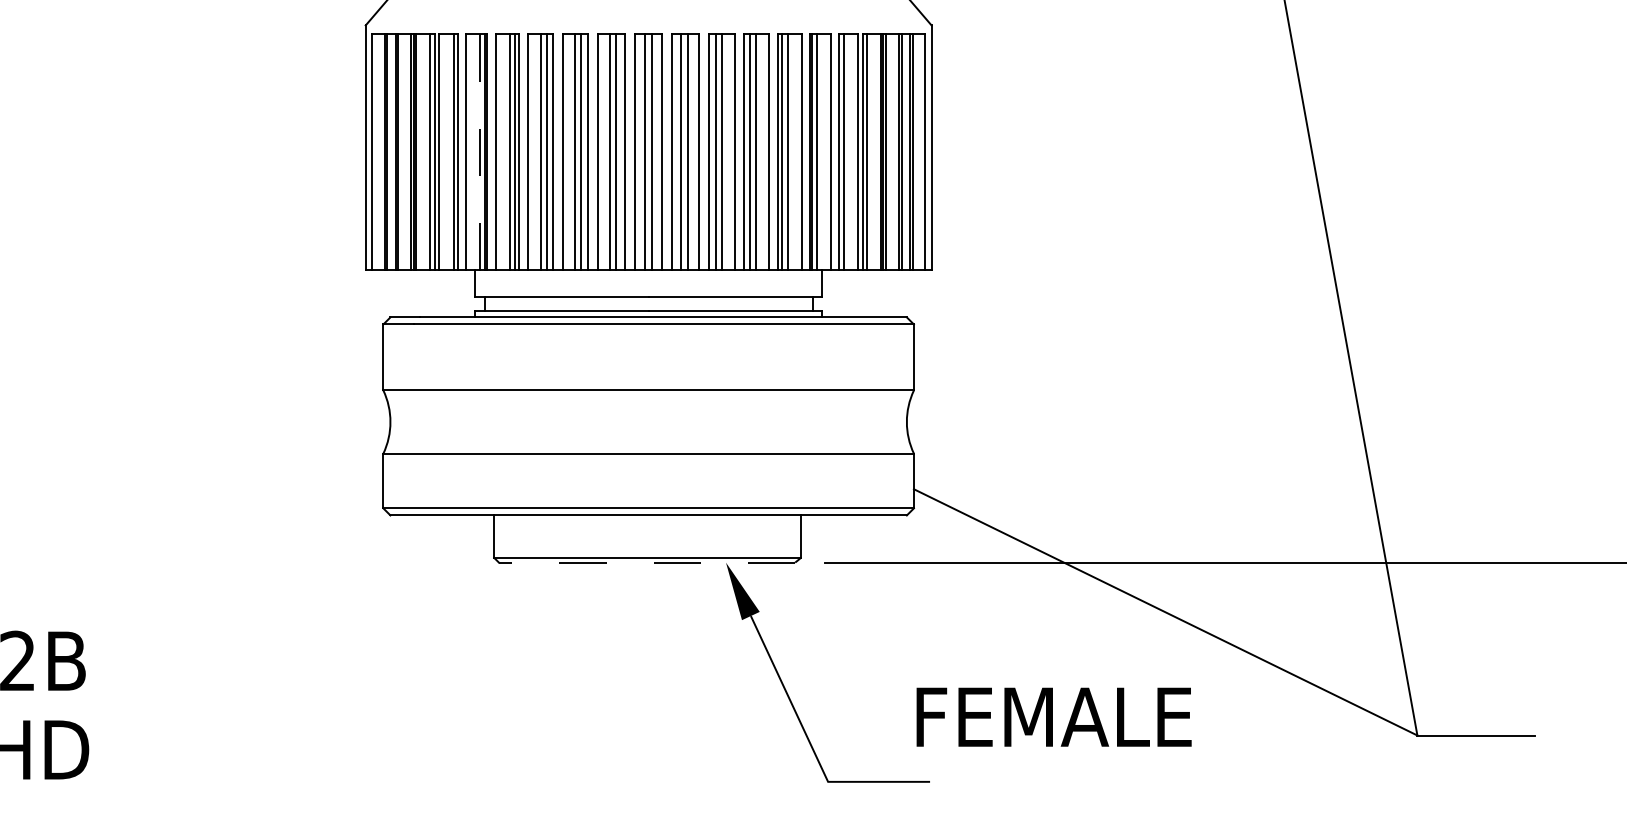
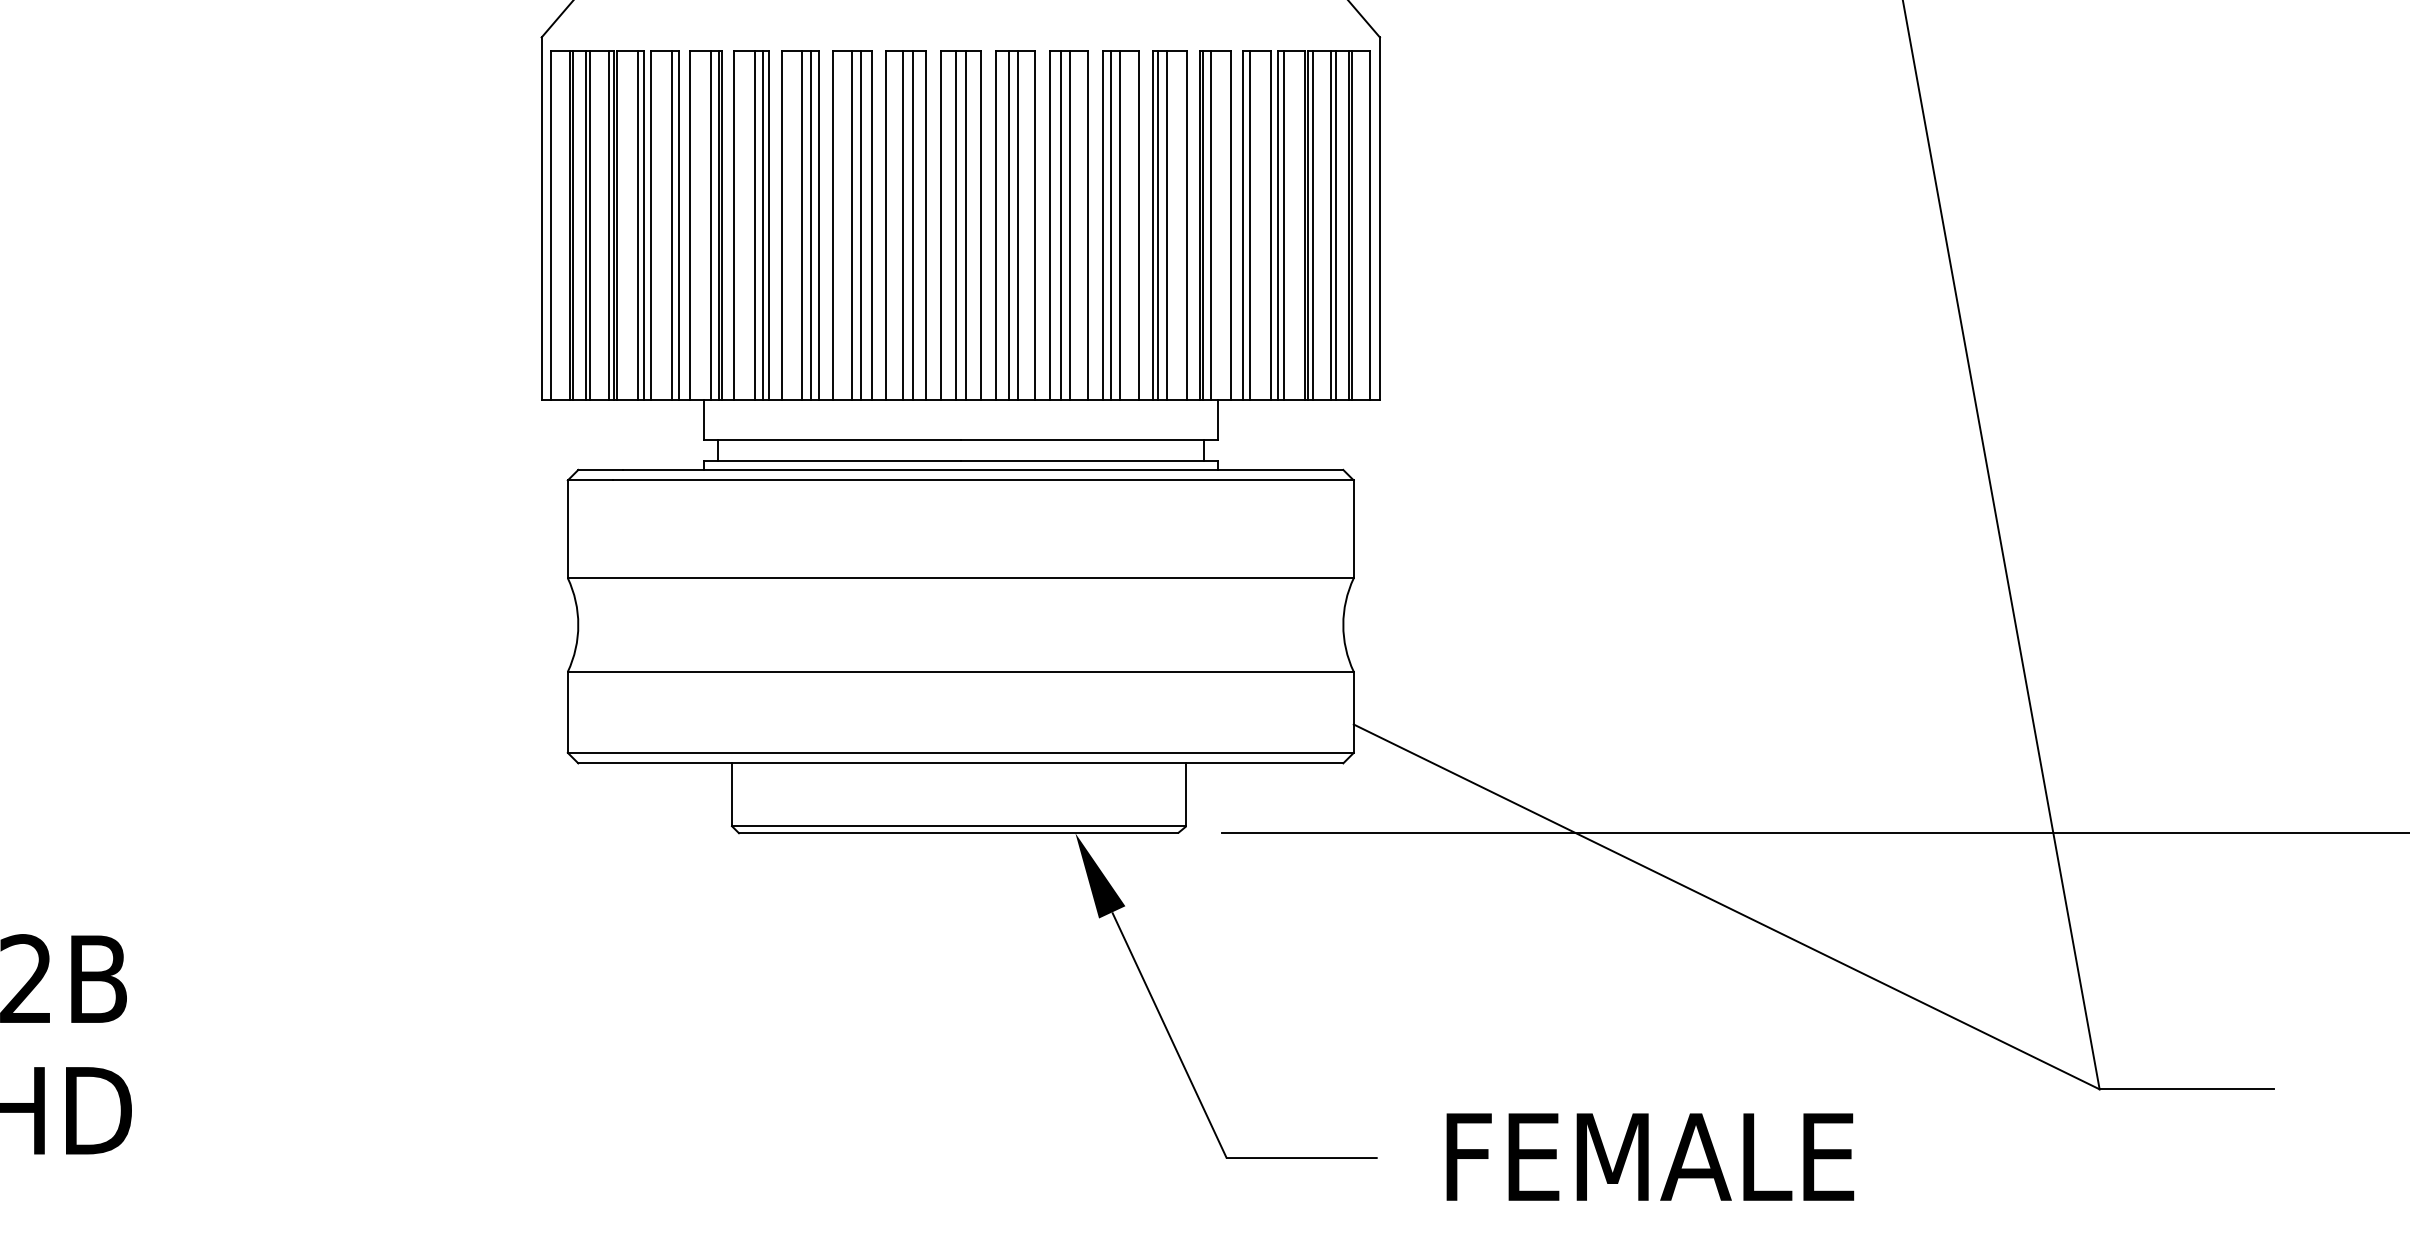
line: (480, 152) -> (711, 225), dashed -> solid
line: (646, 562) -> (957, 833), dashed -> solid
text: (1053, 716) -> (1649, 1156), moved

